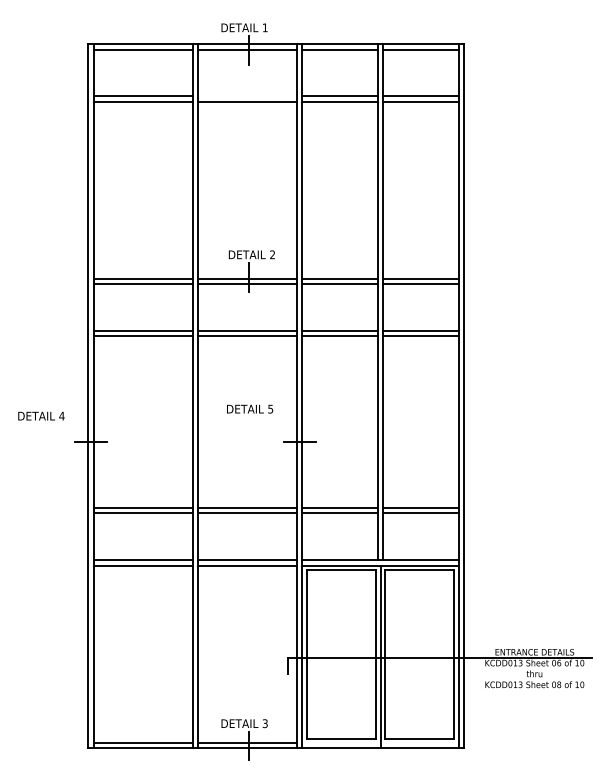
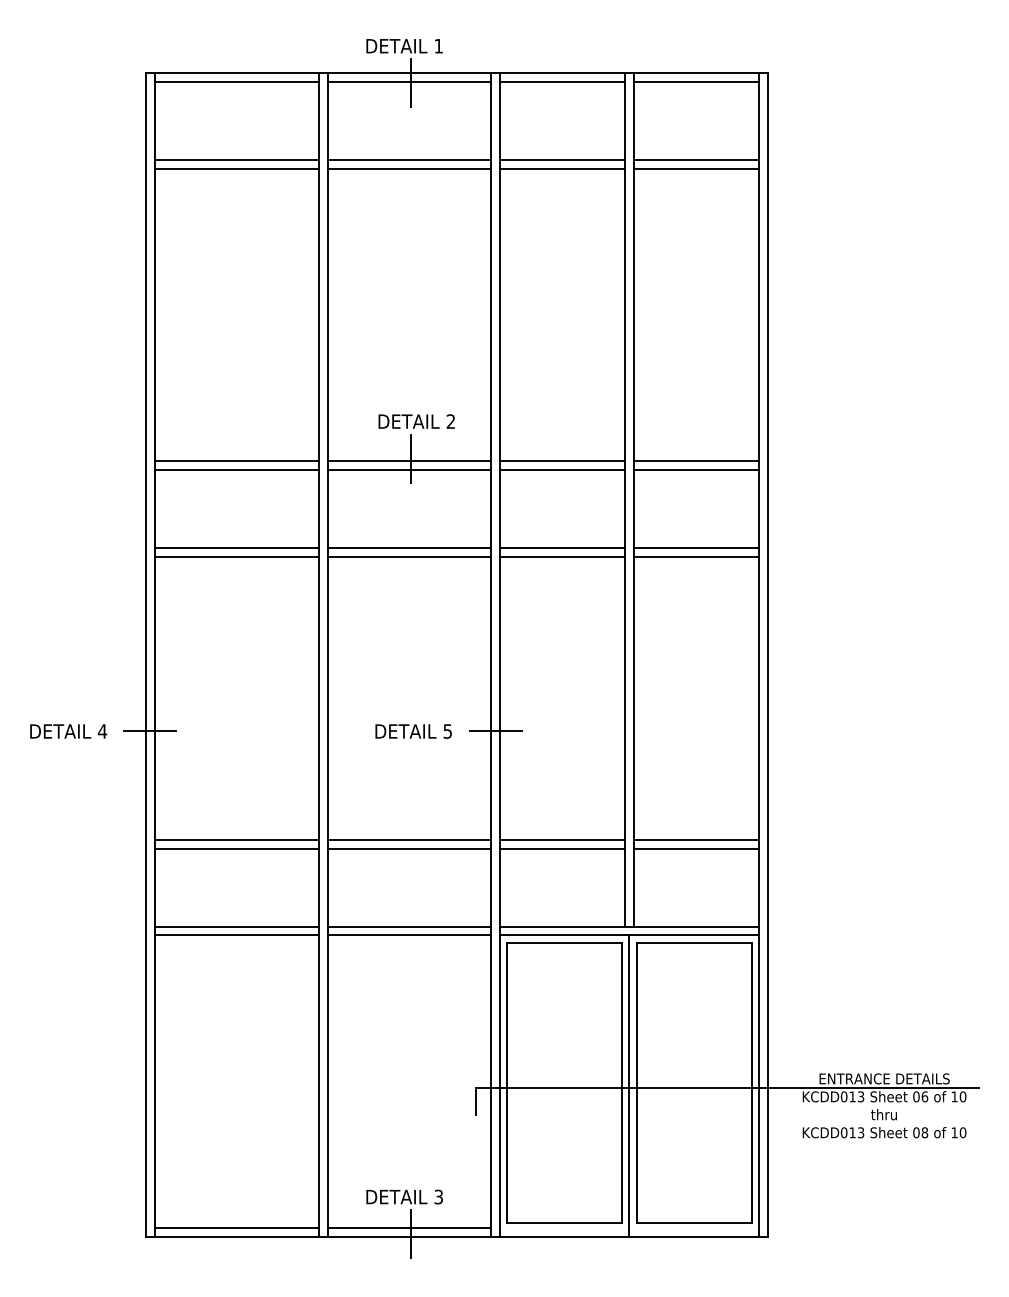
line: (247, 96) -> (409, 159), added
text: (250, 408) -> (414, 730), moved
text: (41, 415) -> (68, 730), moved

